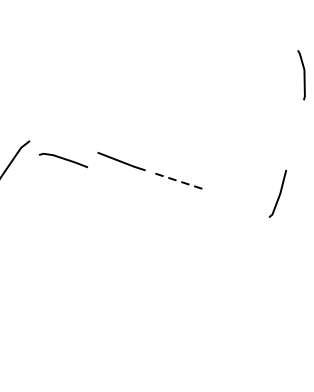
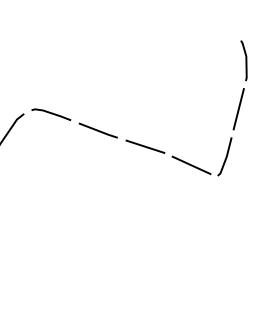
line: (294, 135) -> (238, 109), added
line: (63, 160) -> (51, 114), moved
line: (181, 182) -> (146, 147), dashed -> solid
line: (236, 204) -> (191, 165), added

